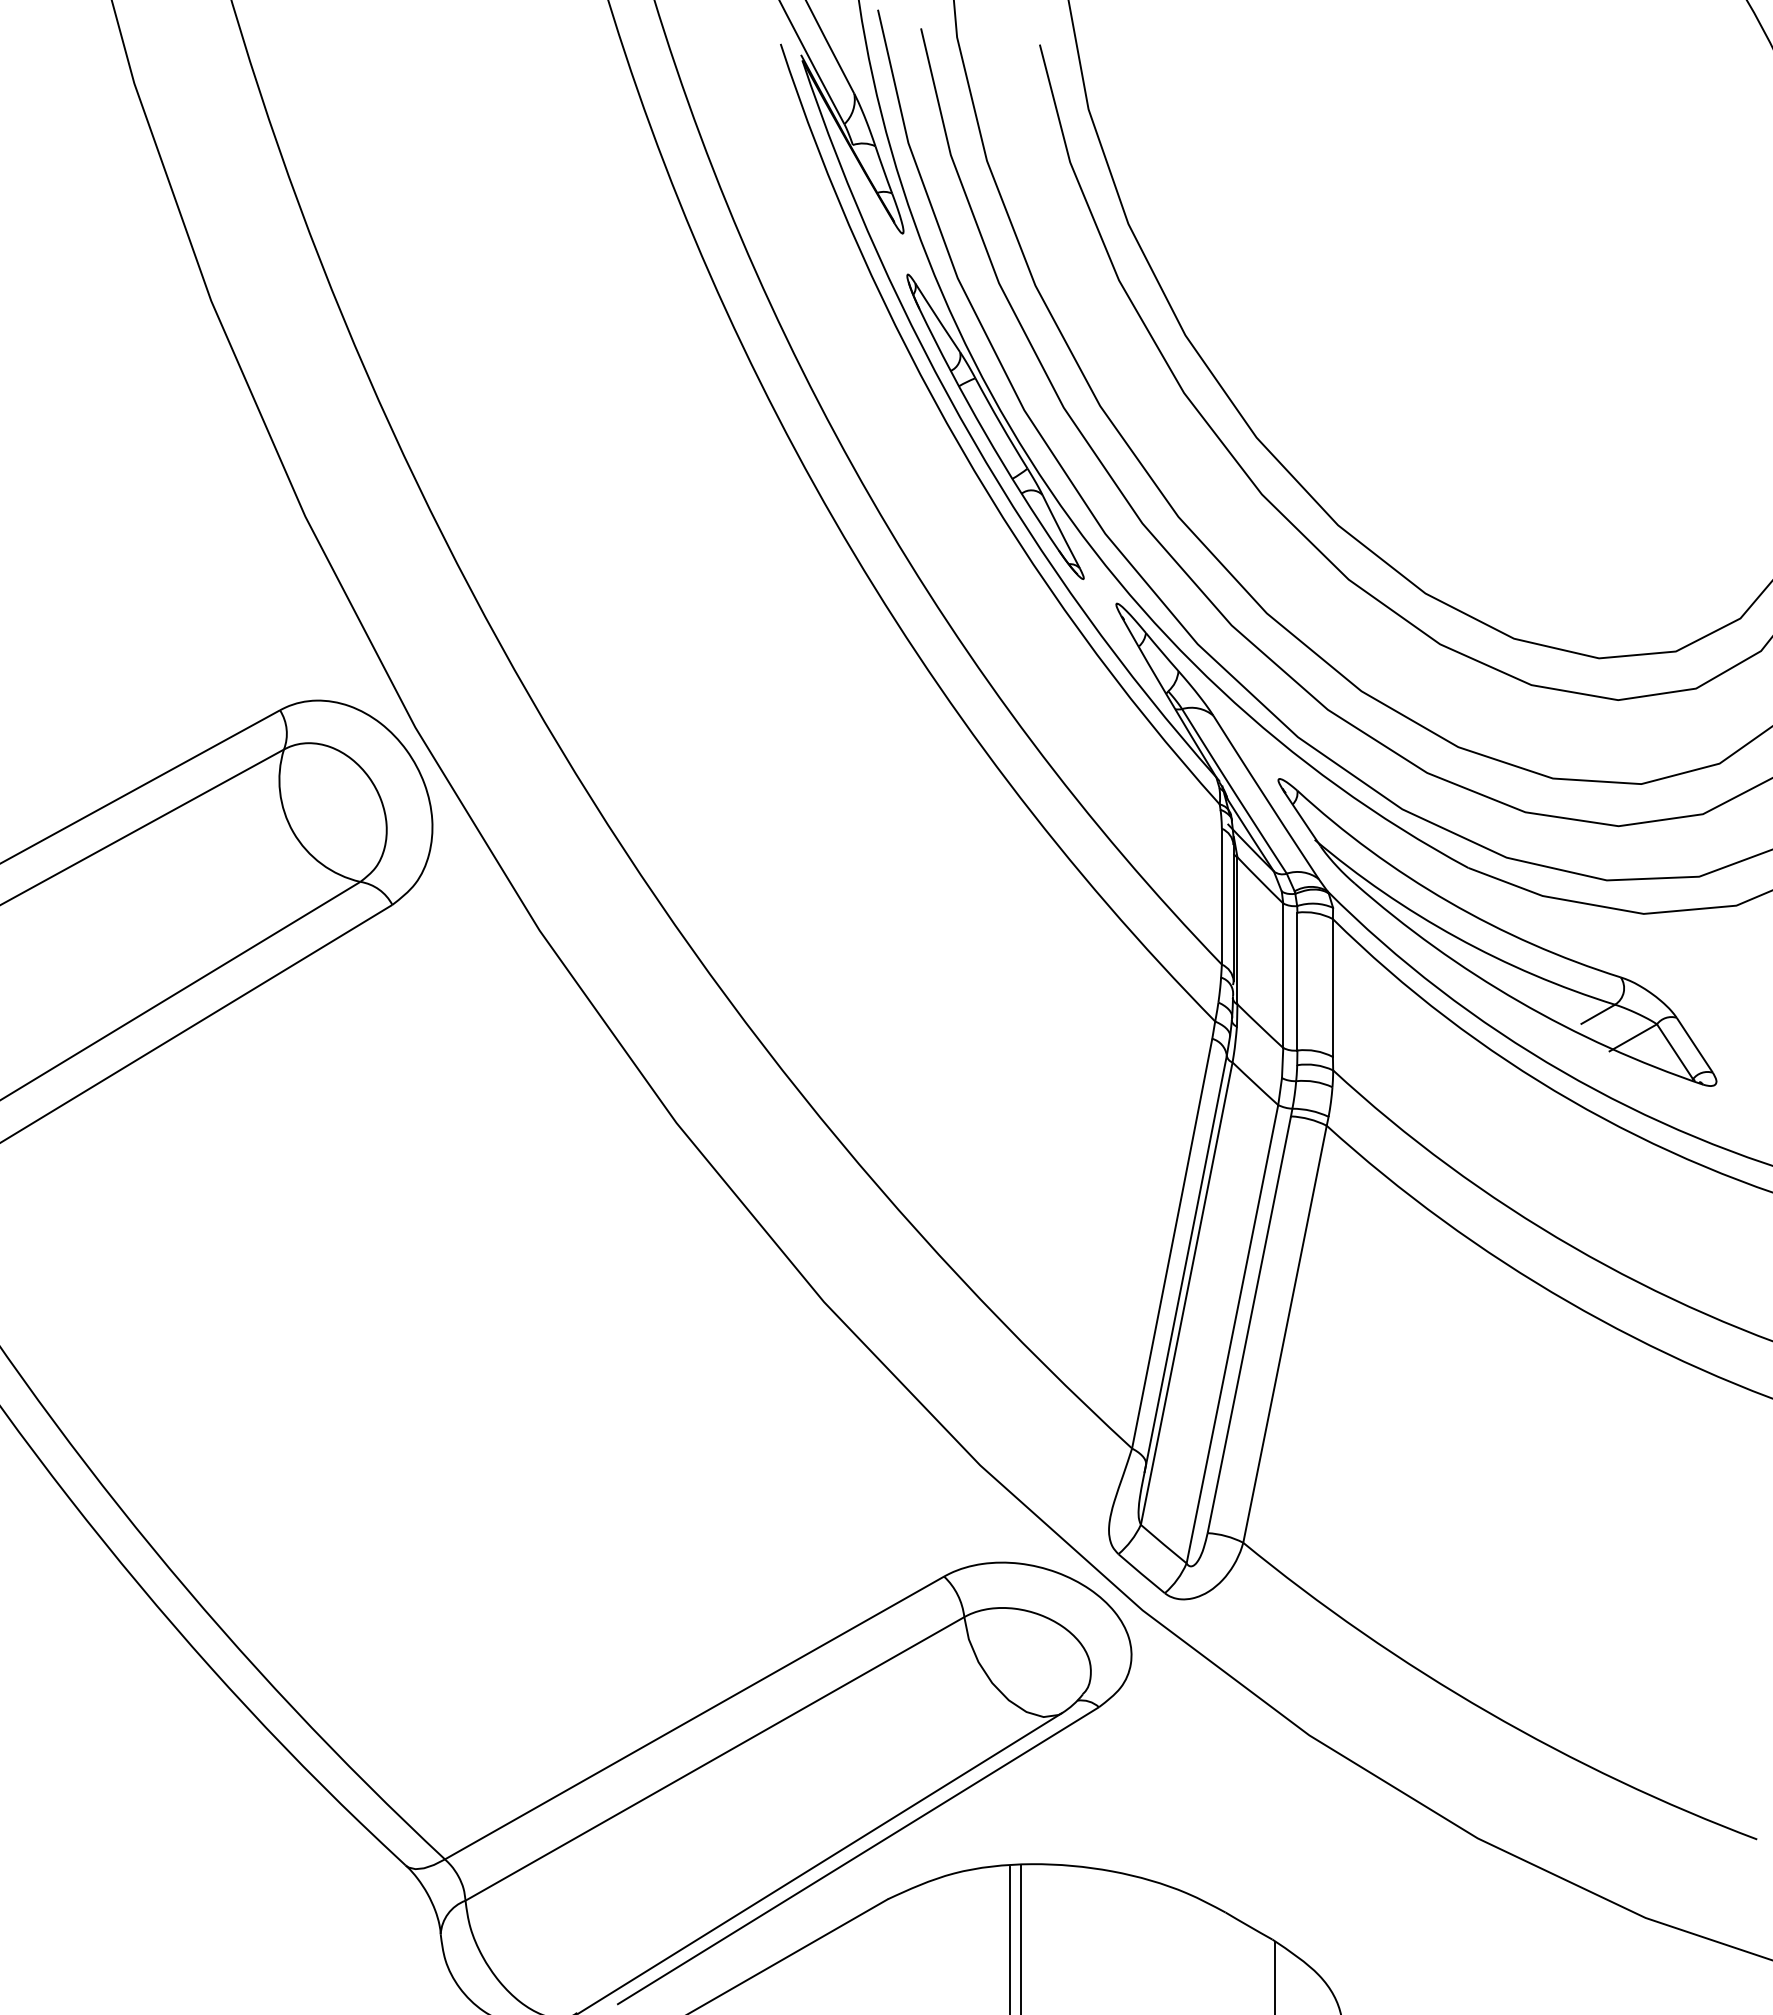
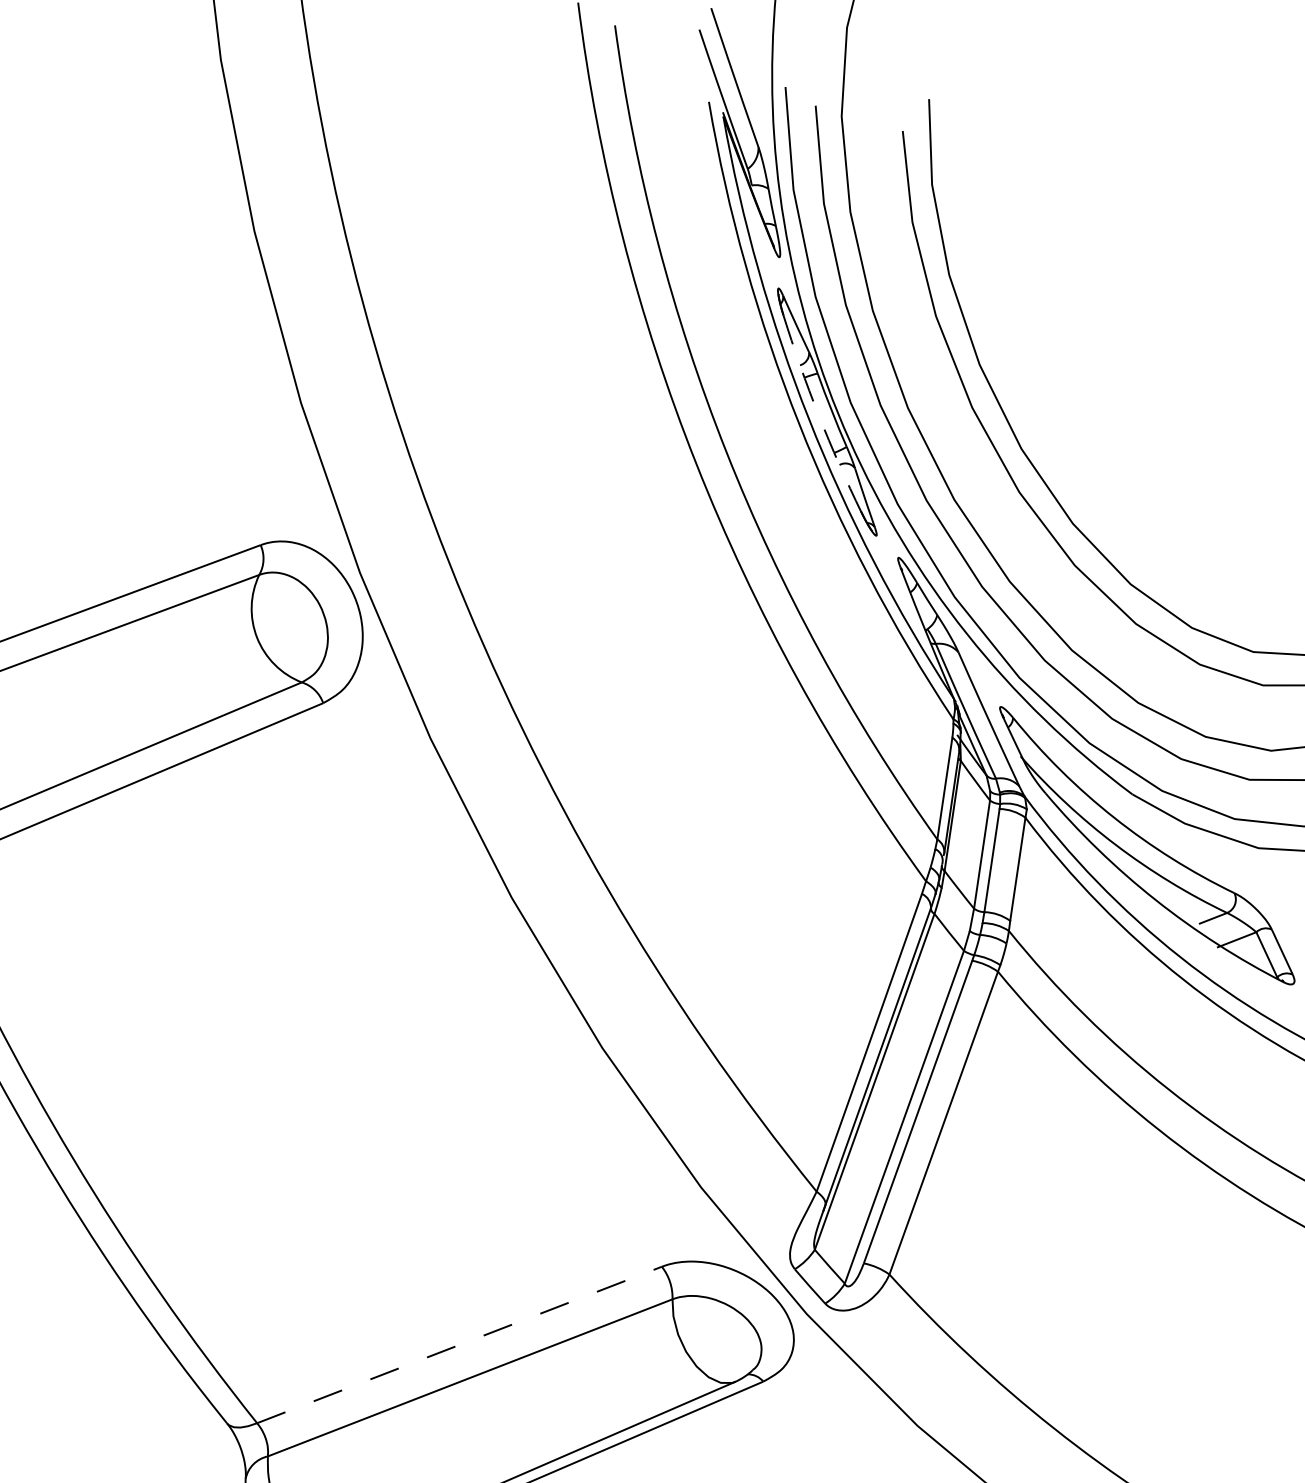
arc: (985, 432) -> (819, 415), solid -> dashed
line: (694, 1718) -> (459, 1345), solid -> dashed

